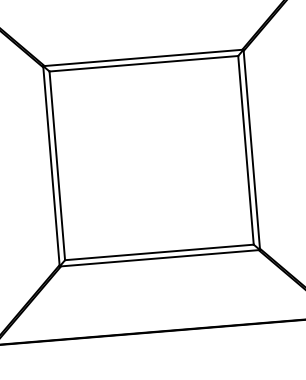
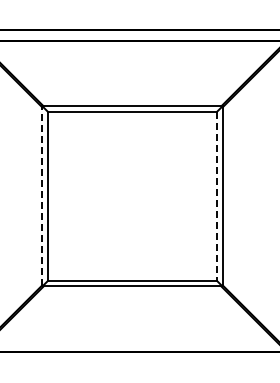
line: (246, 150) -> (217, 196), solid -> dashed
line: (51, 165) -> (42, 195), solid -> dashed

